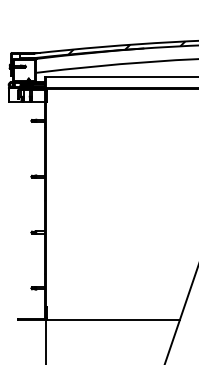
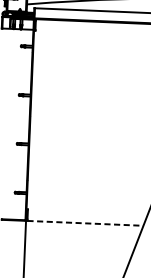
line: (114, 319) -> (86, 222), solid -> dashed

